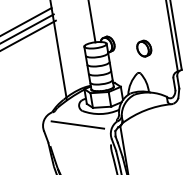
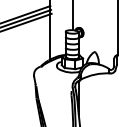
part: (144, 48) -> (100, 38), removed
line: (78, 124) -> (54, 76), removed

